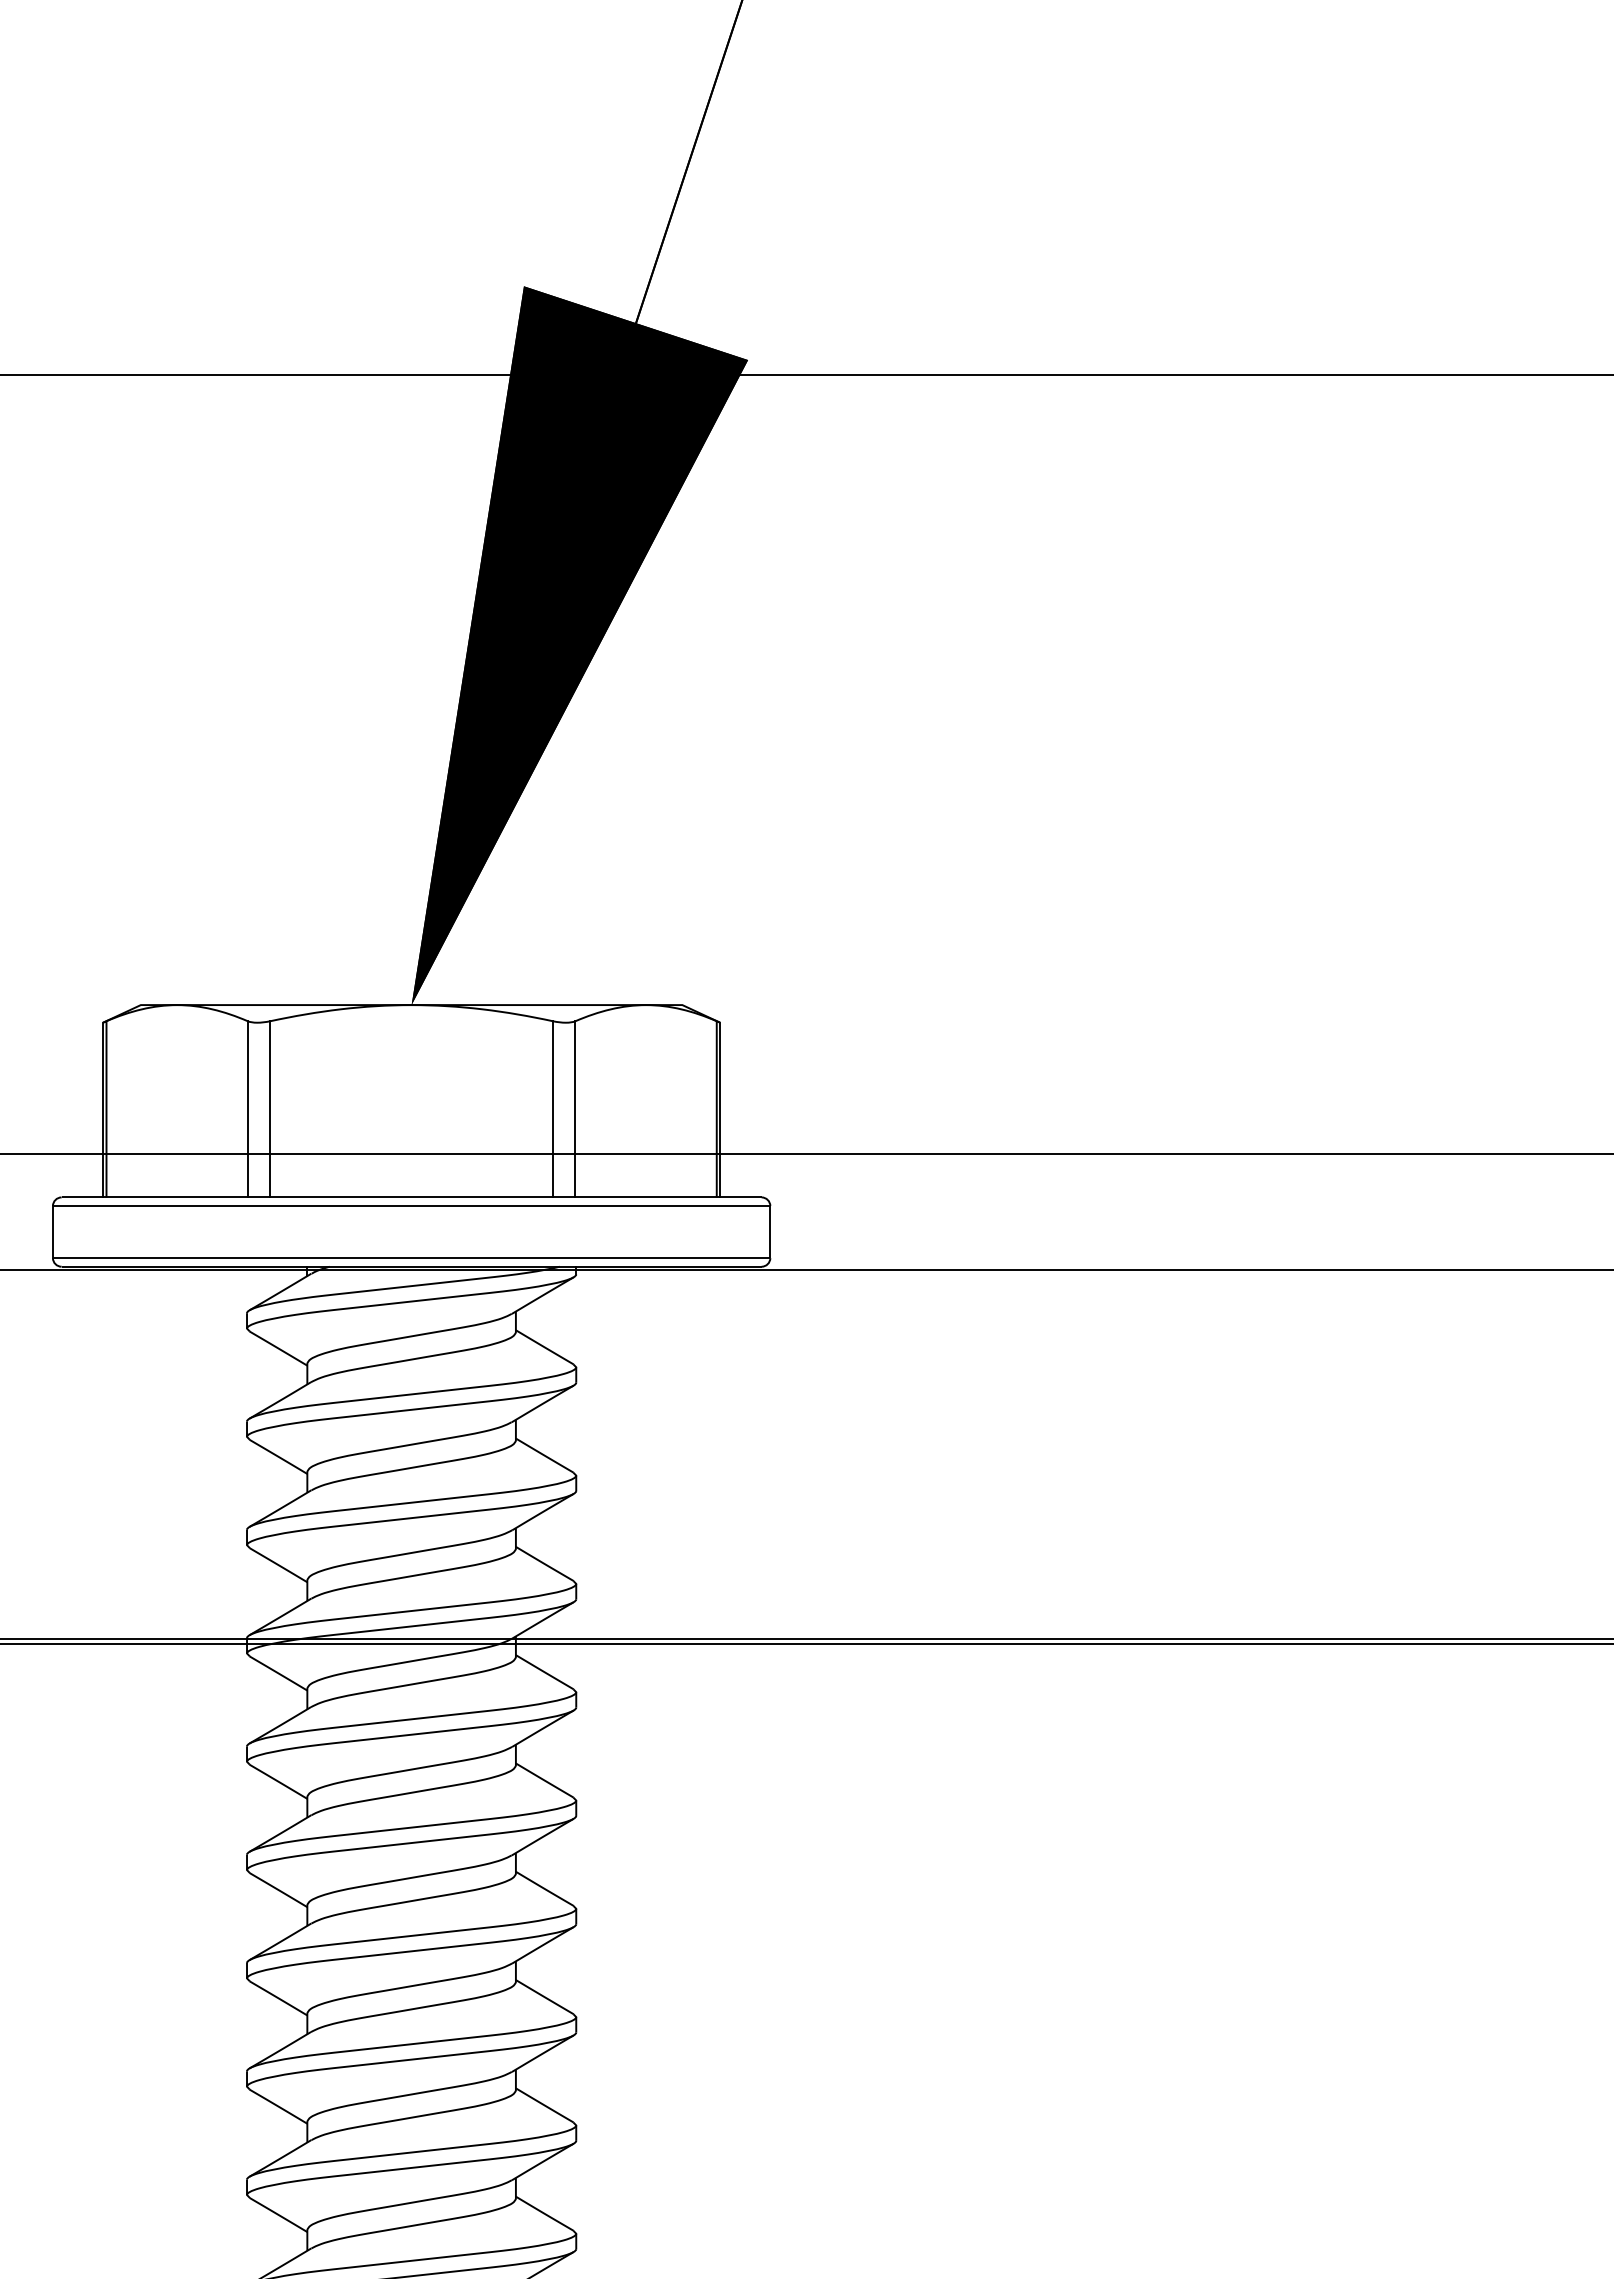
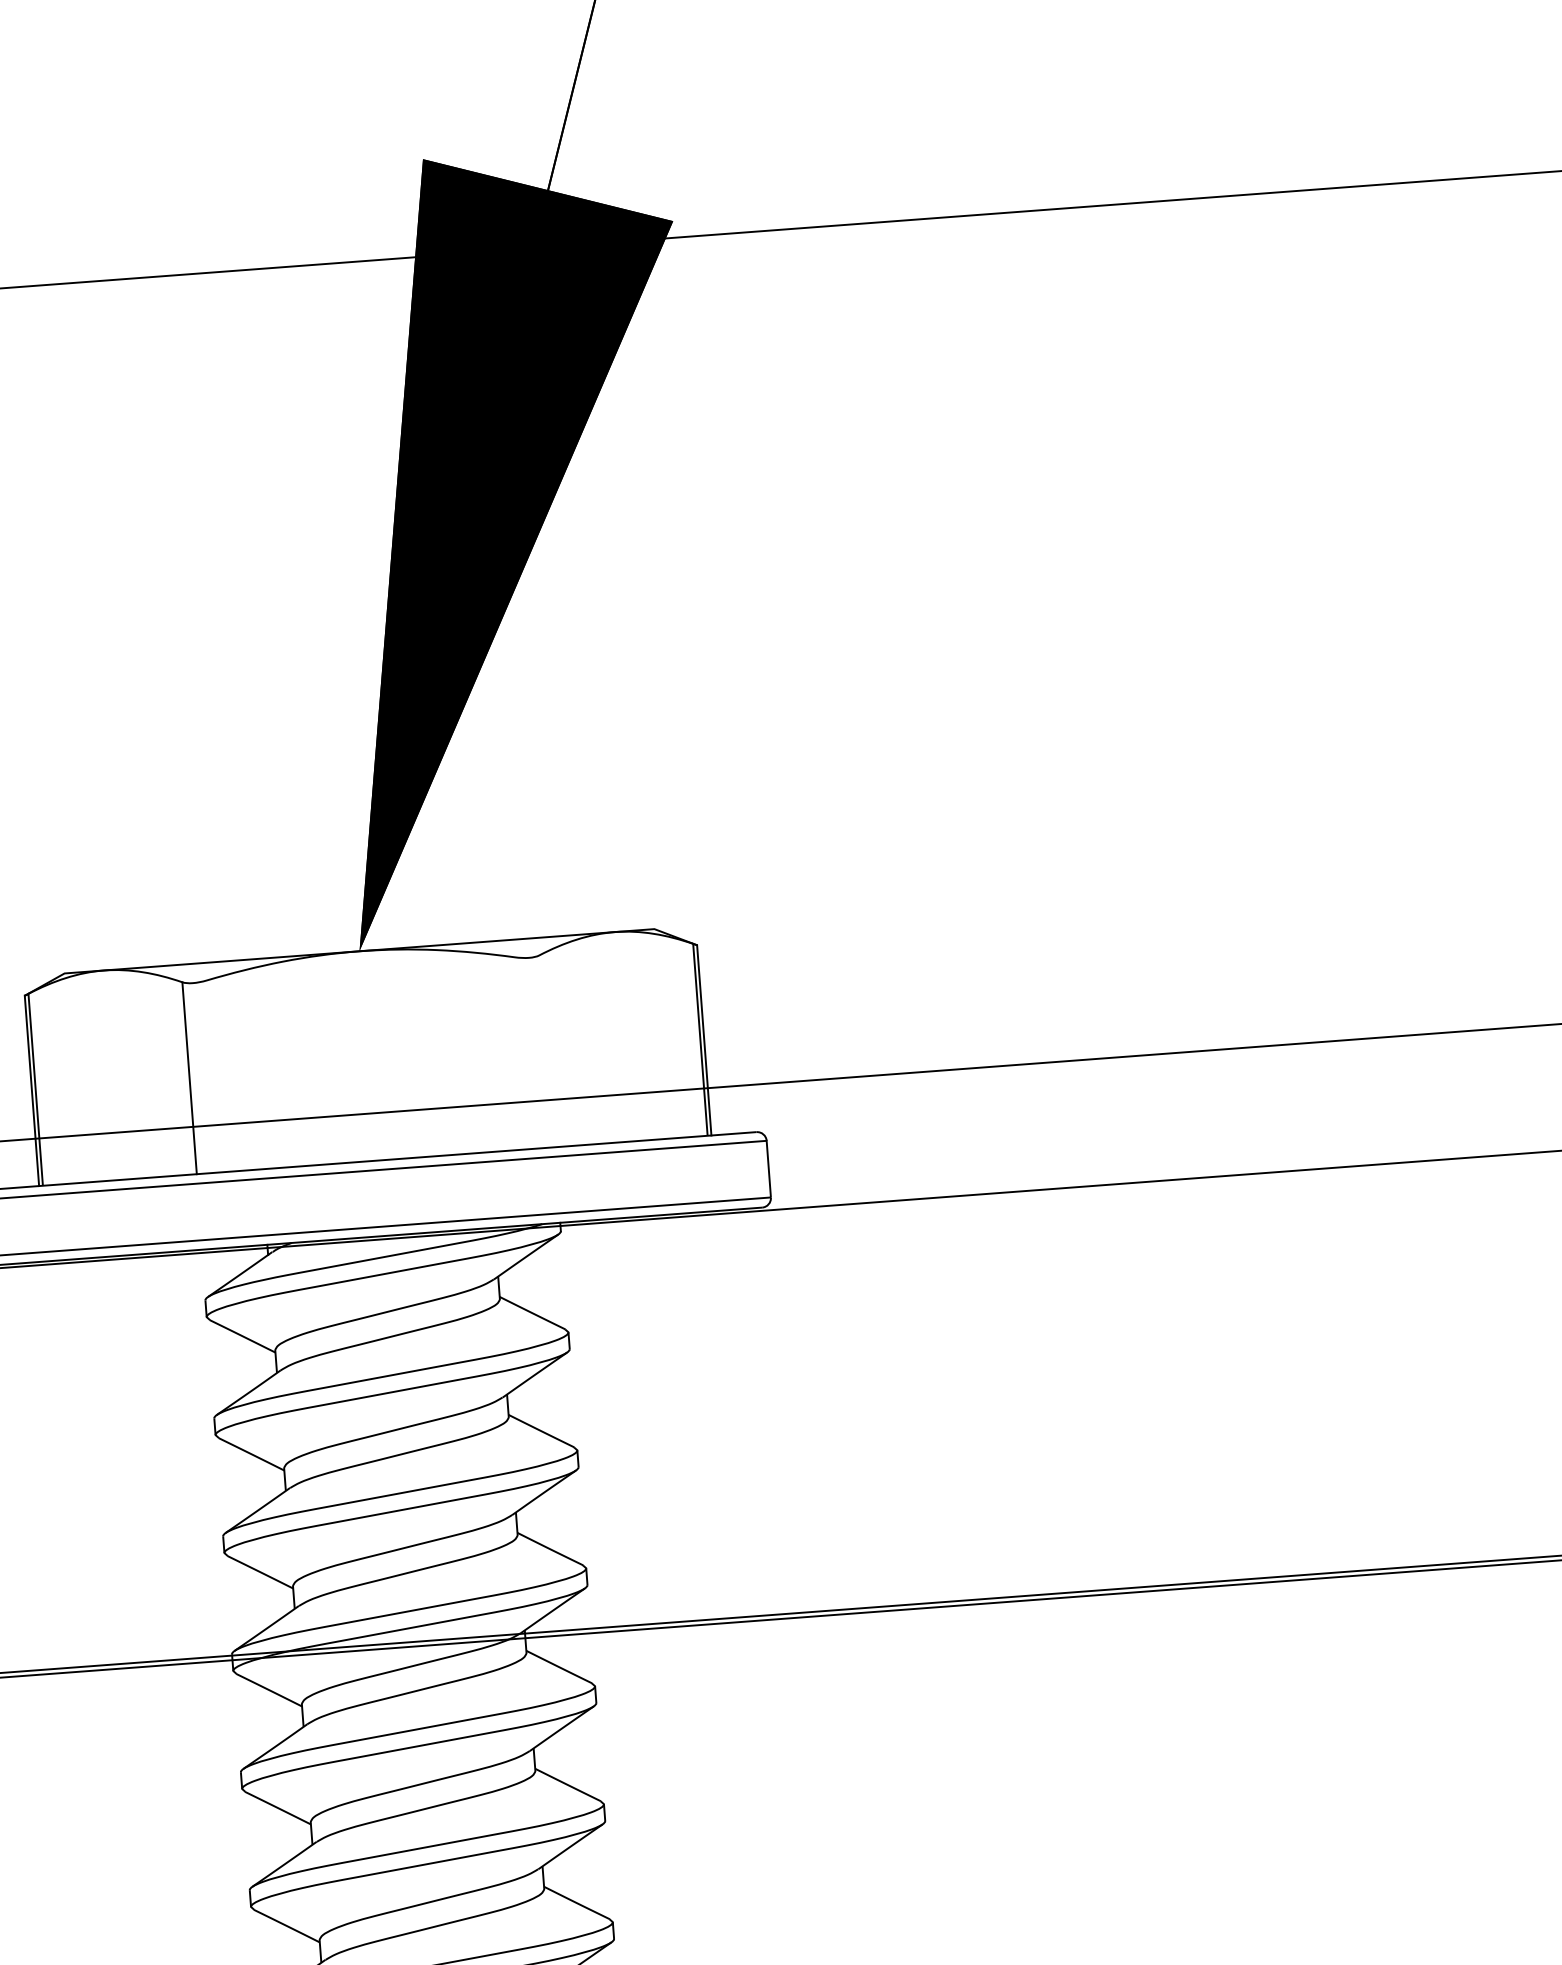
line: (270, 1109) -> (214, 1076), removed
line: (552, 1109) -> (521, 1053), removed
line: (575, 1109) -> (546, 1051), removed

